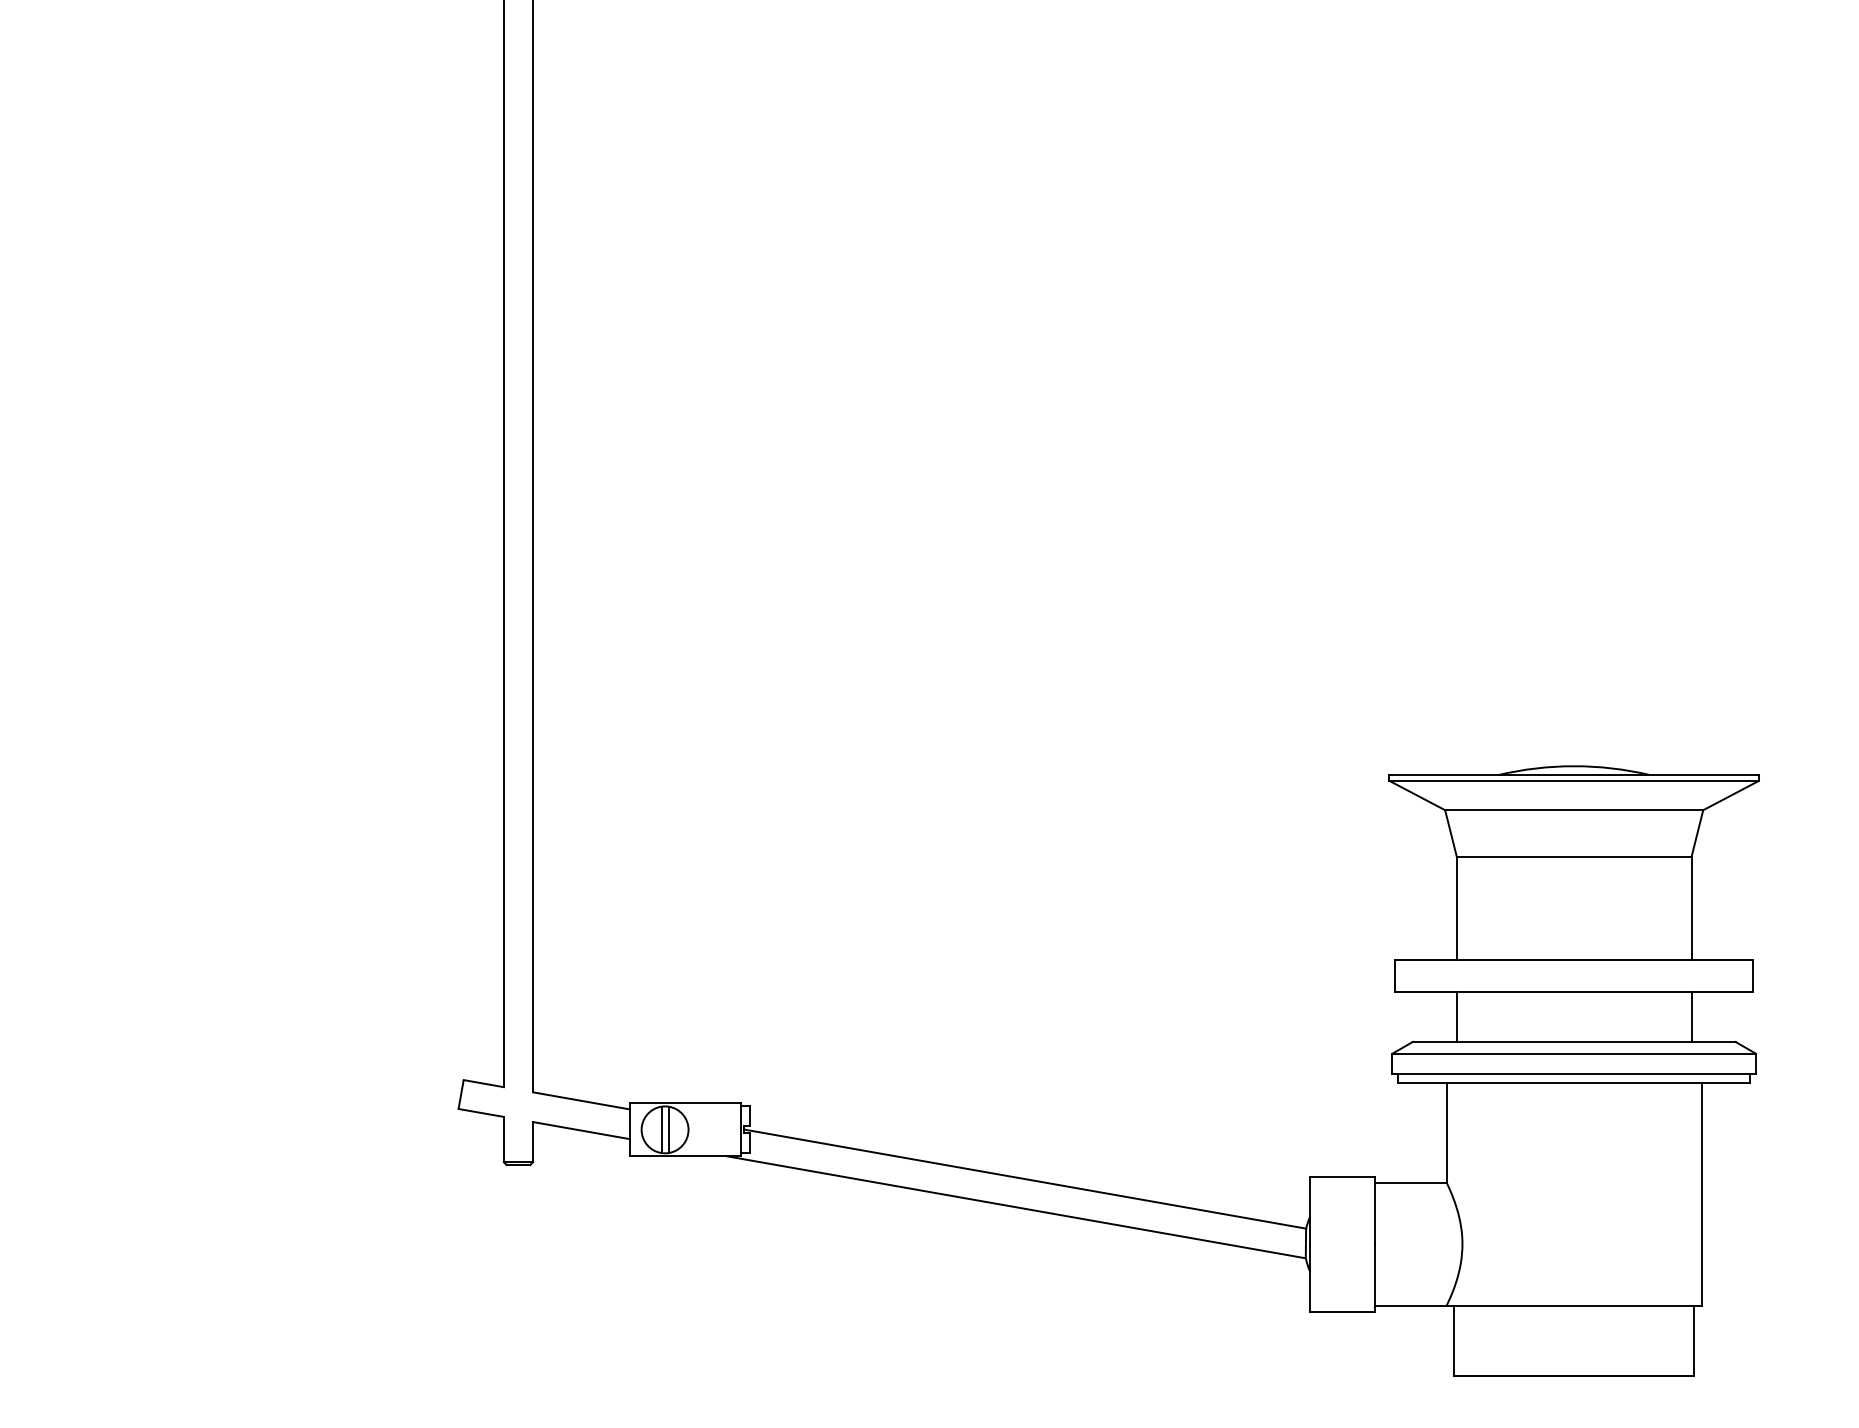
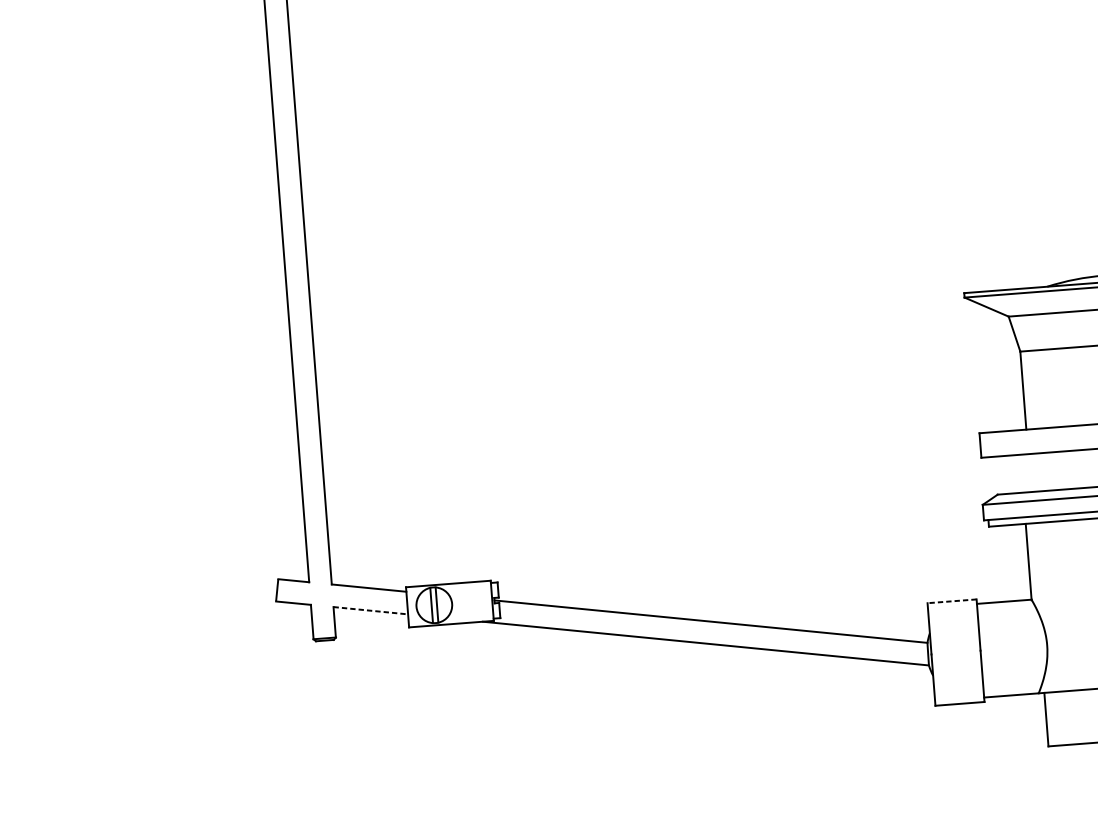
line: (1456, 1016) -> (1029, 472), removed
line: (582, 1130) -> (371, 610), solid -> dashed
line: (1342, 1176) -> (952, 601), solid -> dashed

